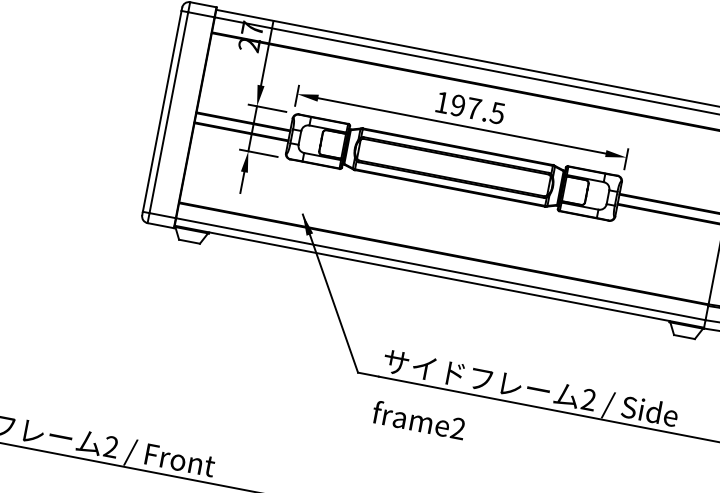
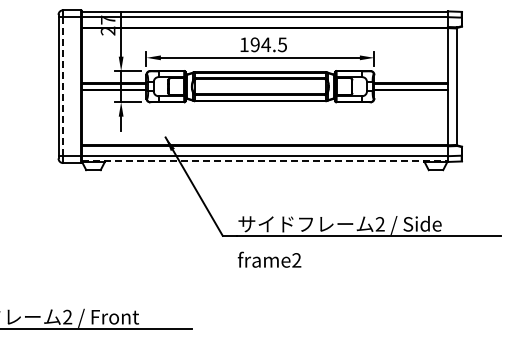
text: (473, 108) -> (265, 44), 197.5 -> 194.5
line: (169, 112) -> (63, 86), solid -> dashed
line: (440, 277) -> (265, 161), solid -> dashed

